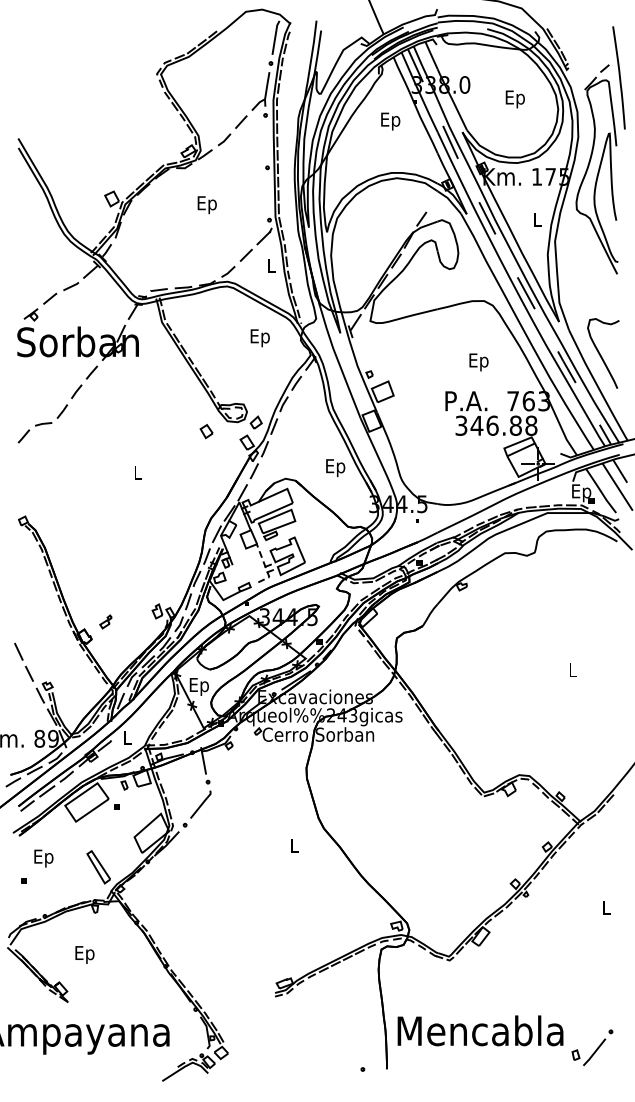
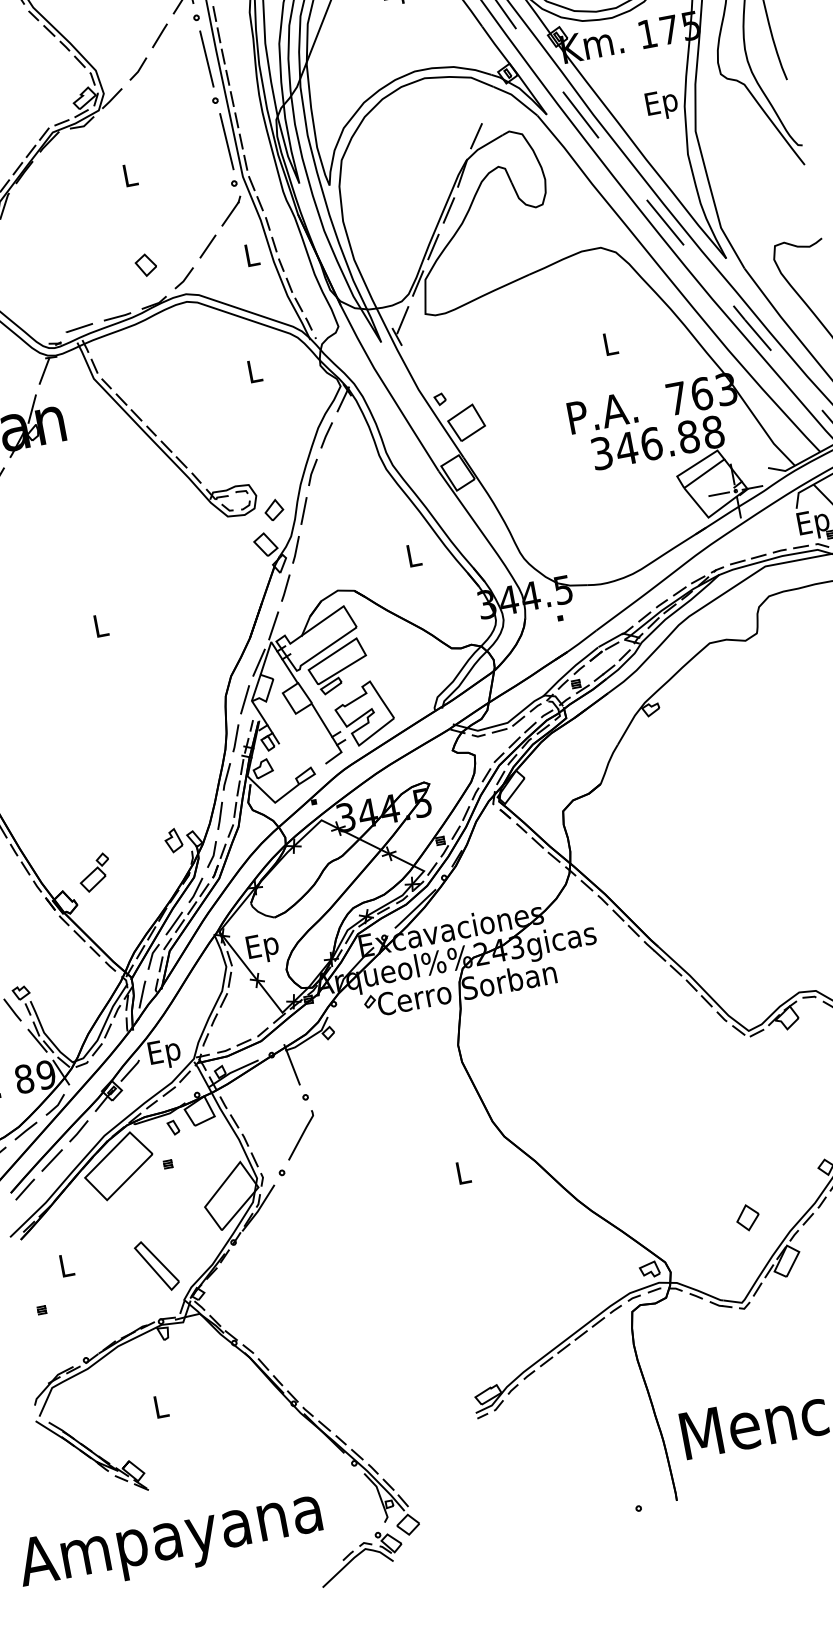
line: (267, 141) -> (207, 58), added
line: (269, 193) -> (226, 141), added
text: (206, 205) -> (129, 179), Ep -> L
text: (537, 221) -> (661, 104), L -> Ep
text: (259, 338) -> (253, 375), Ep -> L
text: (478, 362) -> (610, 347), Ep -> L
part: (206, 431) -> (145, 265), moved
text: (335, 468) -> (414, 559), Ep -> L
line: (265, 566) -> (332, 736), dashed -> solid
part: (105, 621) -> (93, 872), size x1.67
text: (127, 739) -> (164, 1053), L -> Ep
text: (43, 858) -> (66, 1268), Ep -> L
part: (461, 905) -> (746, 1217), added
text: (84, 954) -> (160, 1409), Ep -> L

